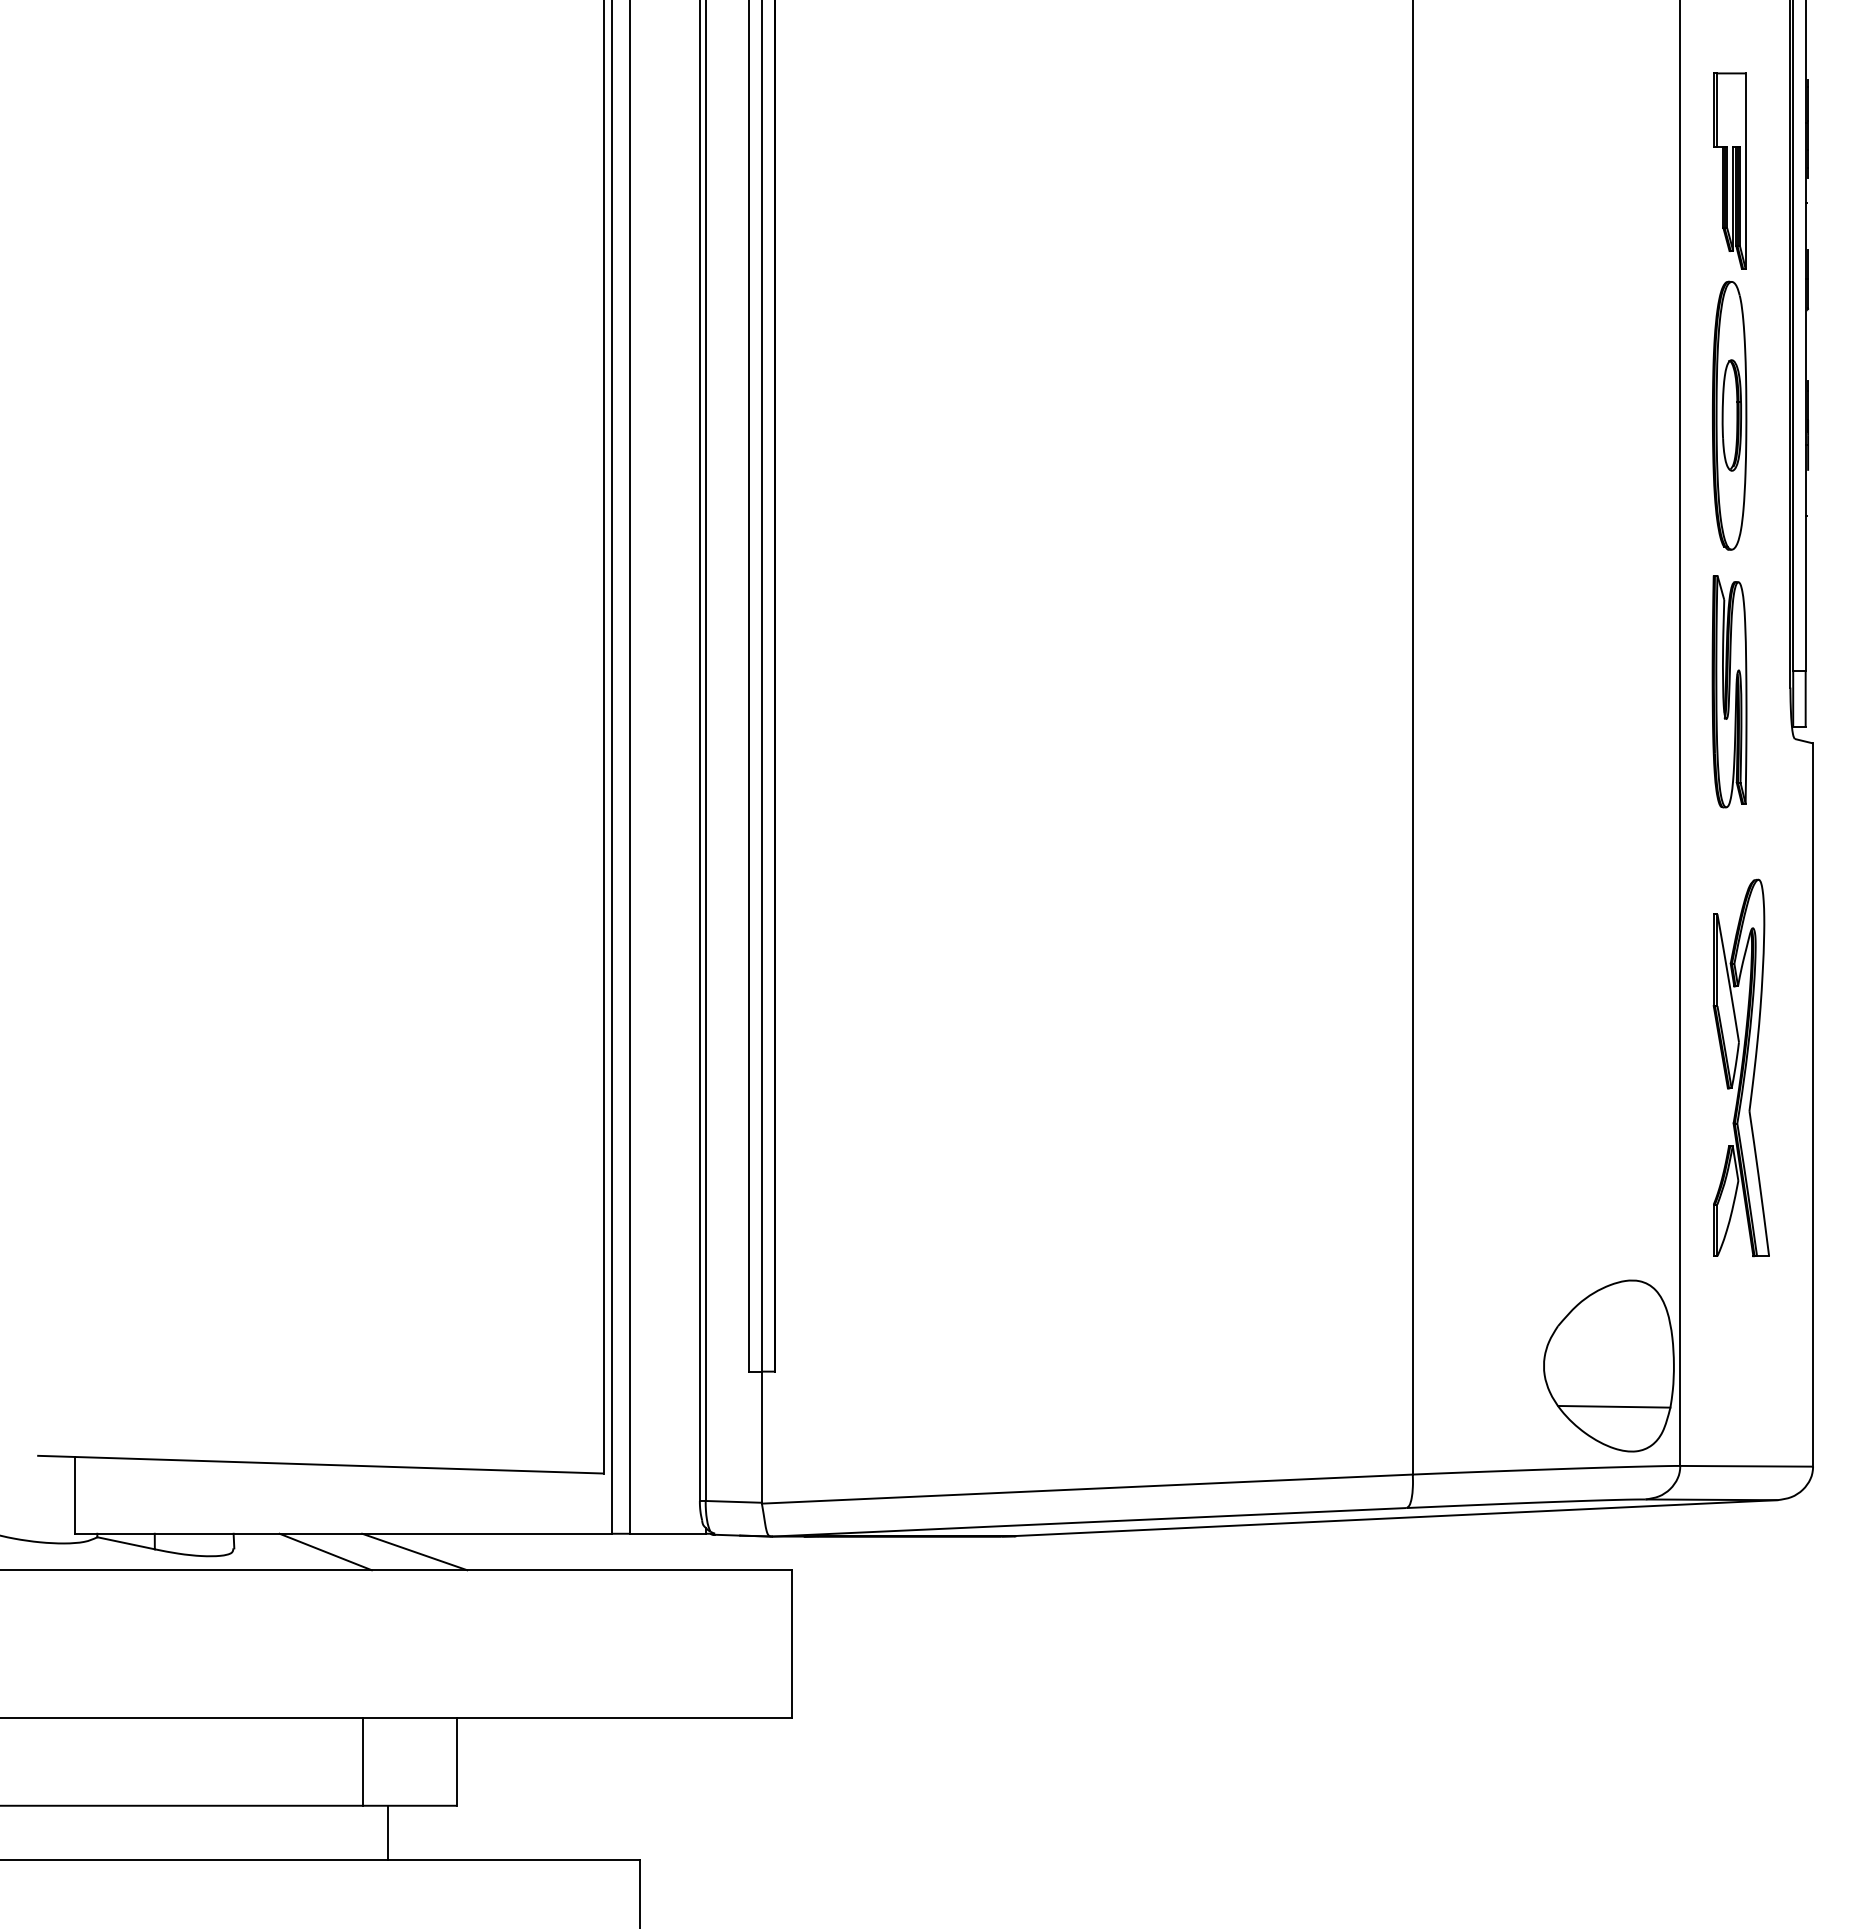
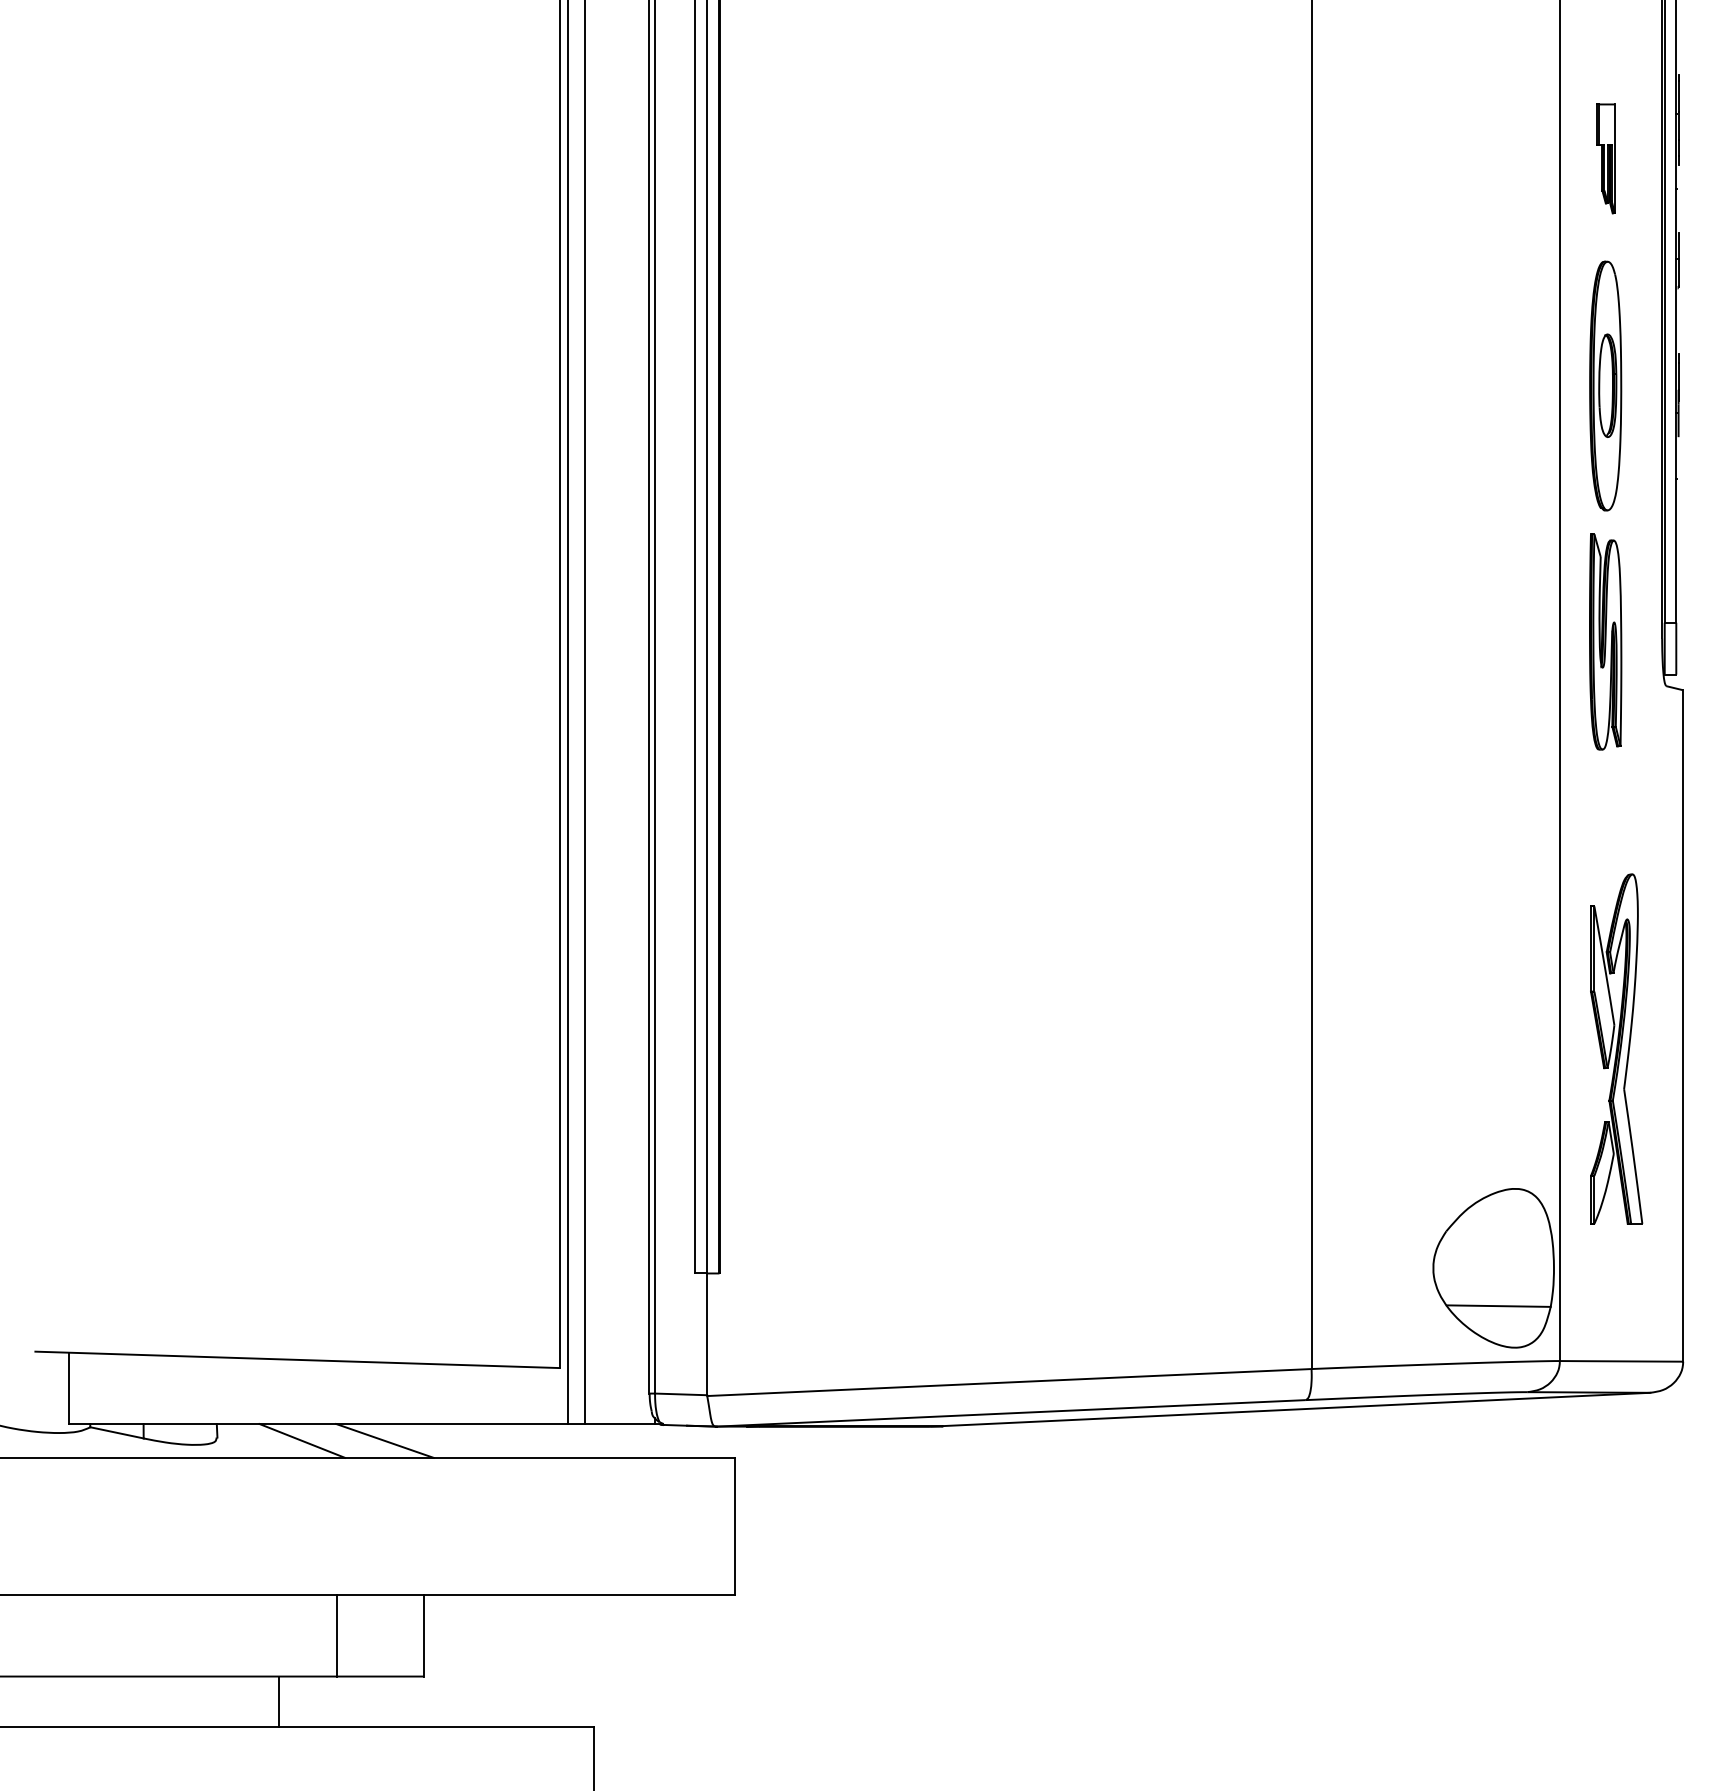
part: (1729, 170) -> (1605, 158), size x0.6
part: (1740, 1067) -> (1615, 1048), moved
line: (388, 1832) -> (279, 1701), moved

